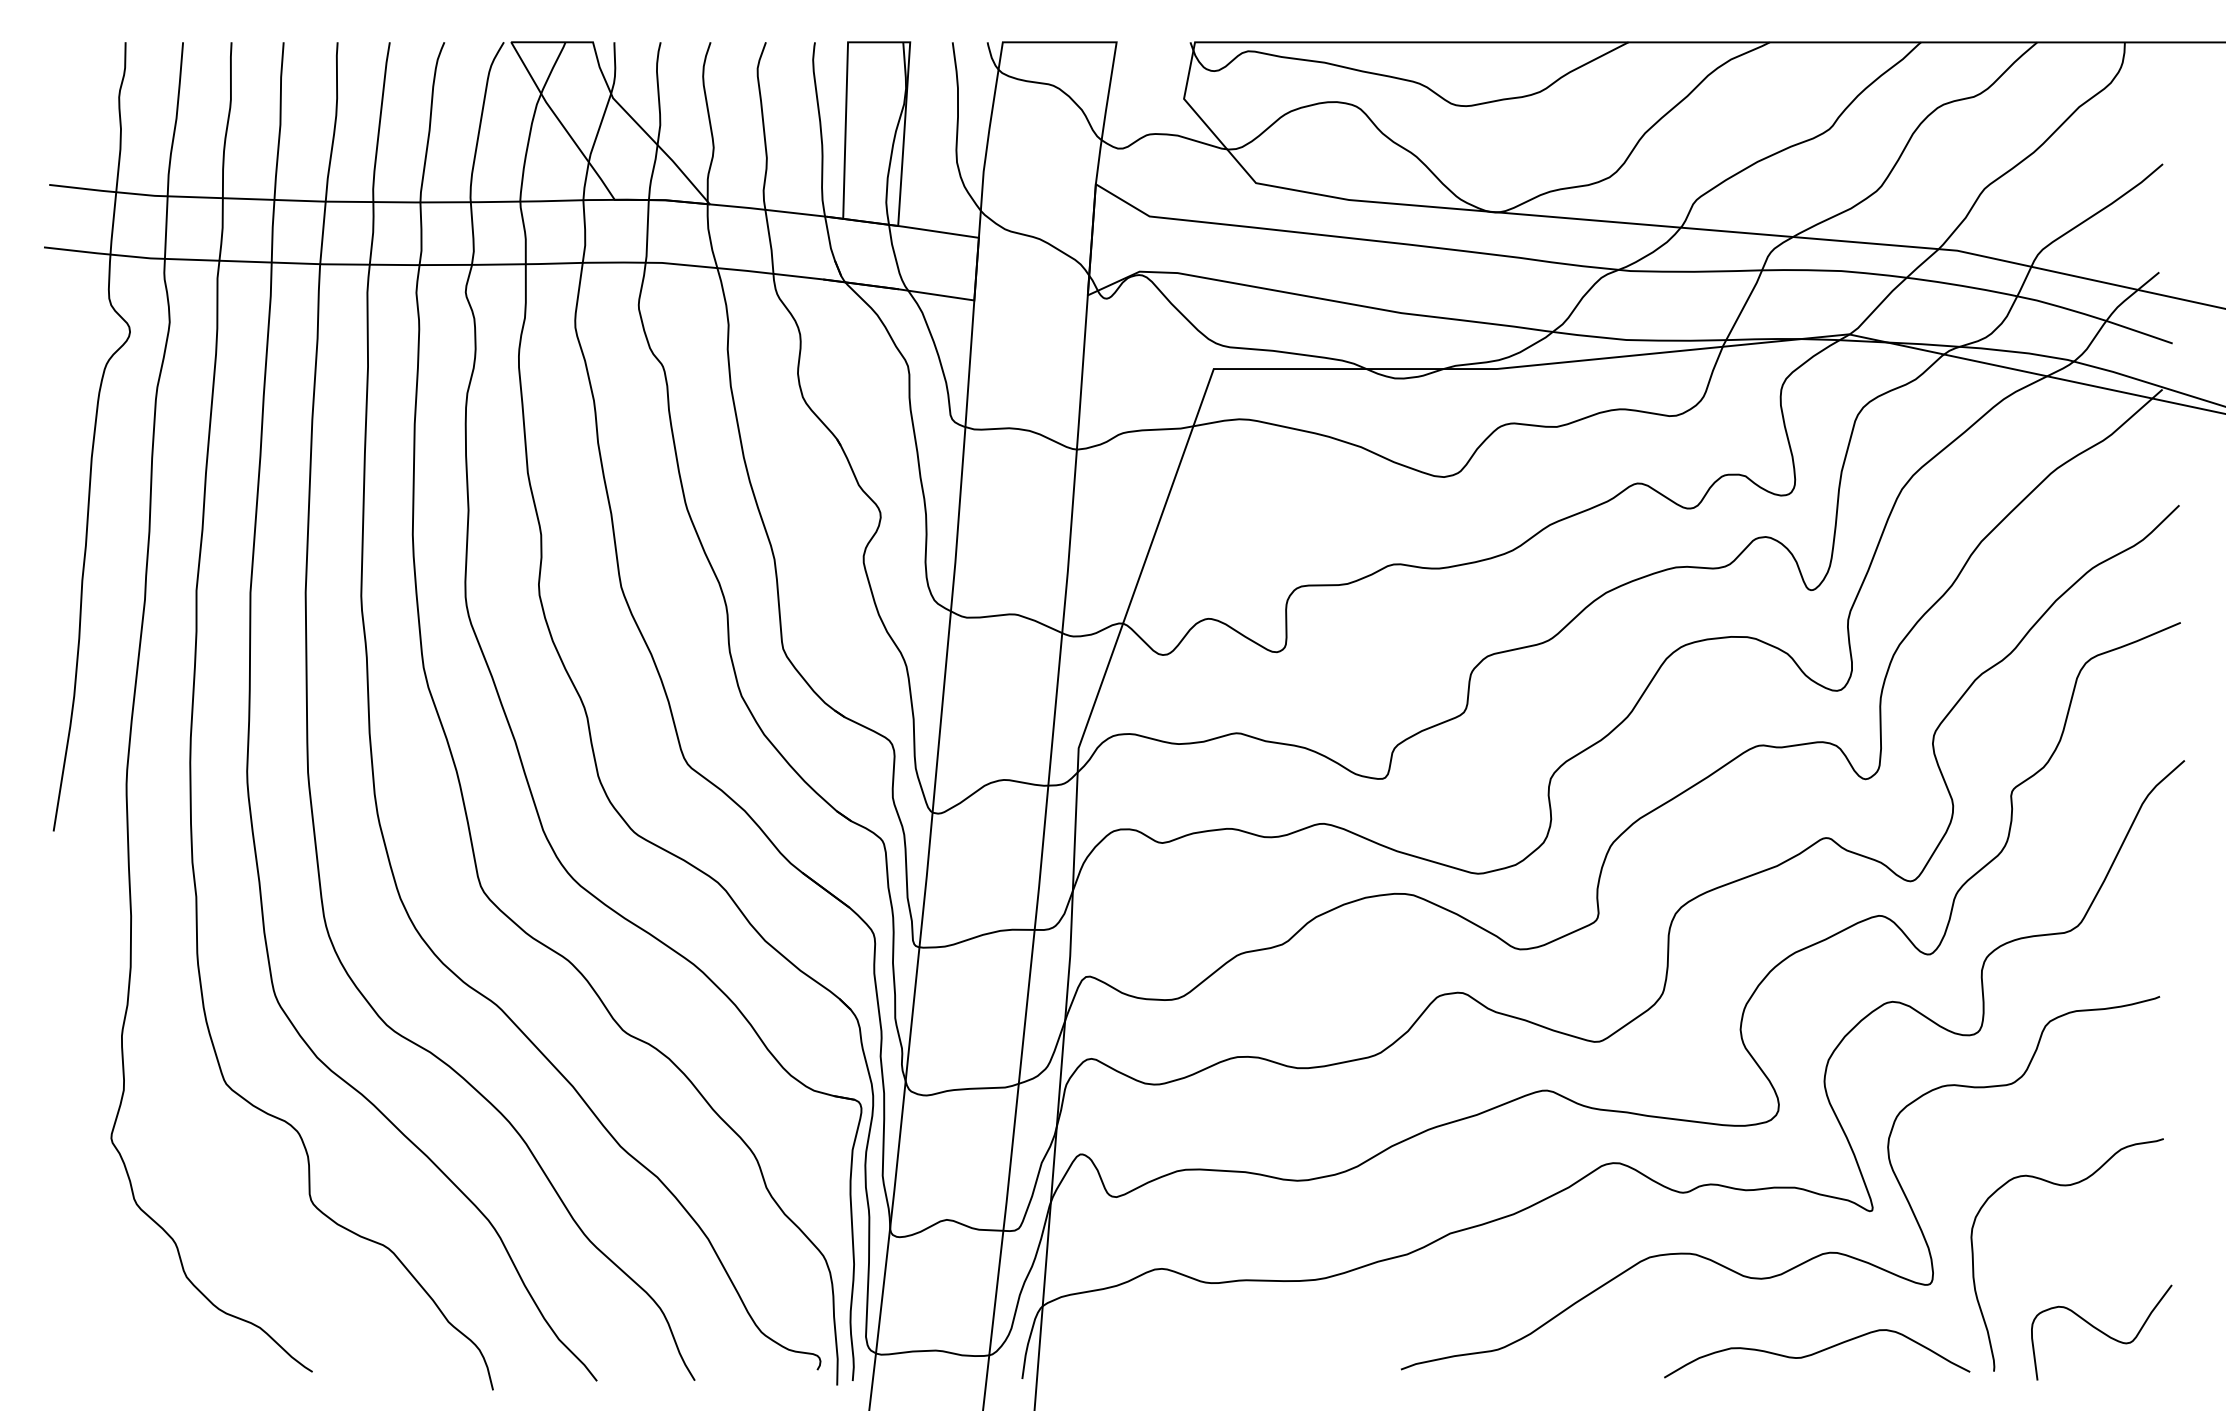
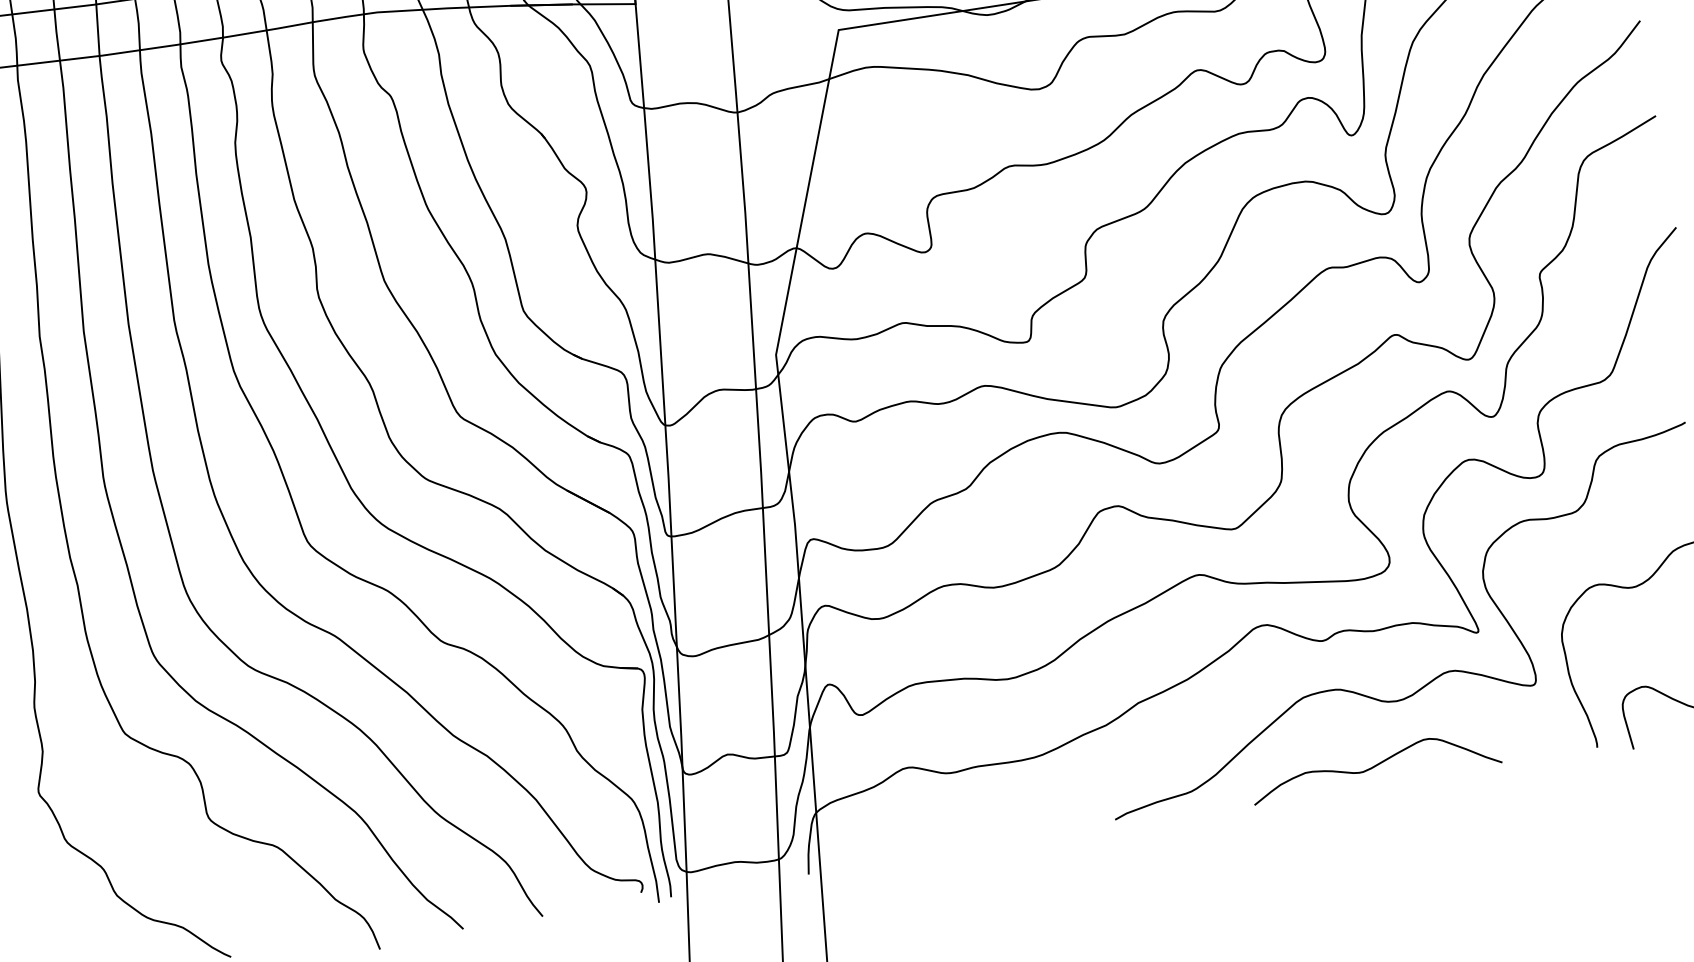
curve: (1817, 1353) -> (1376, 766), moved

